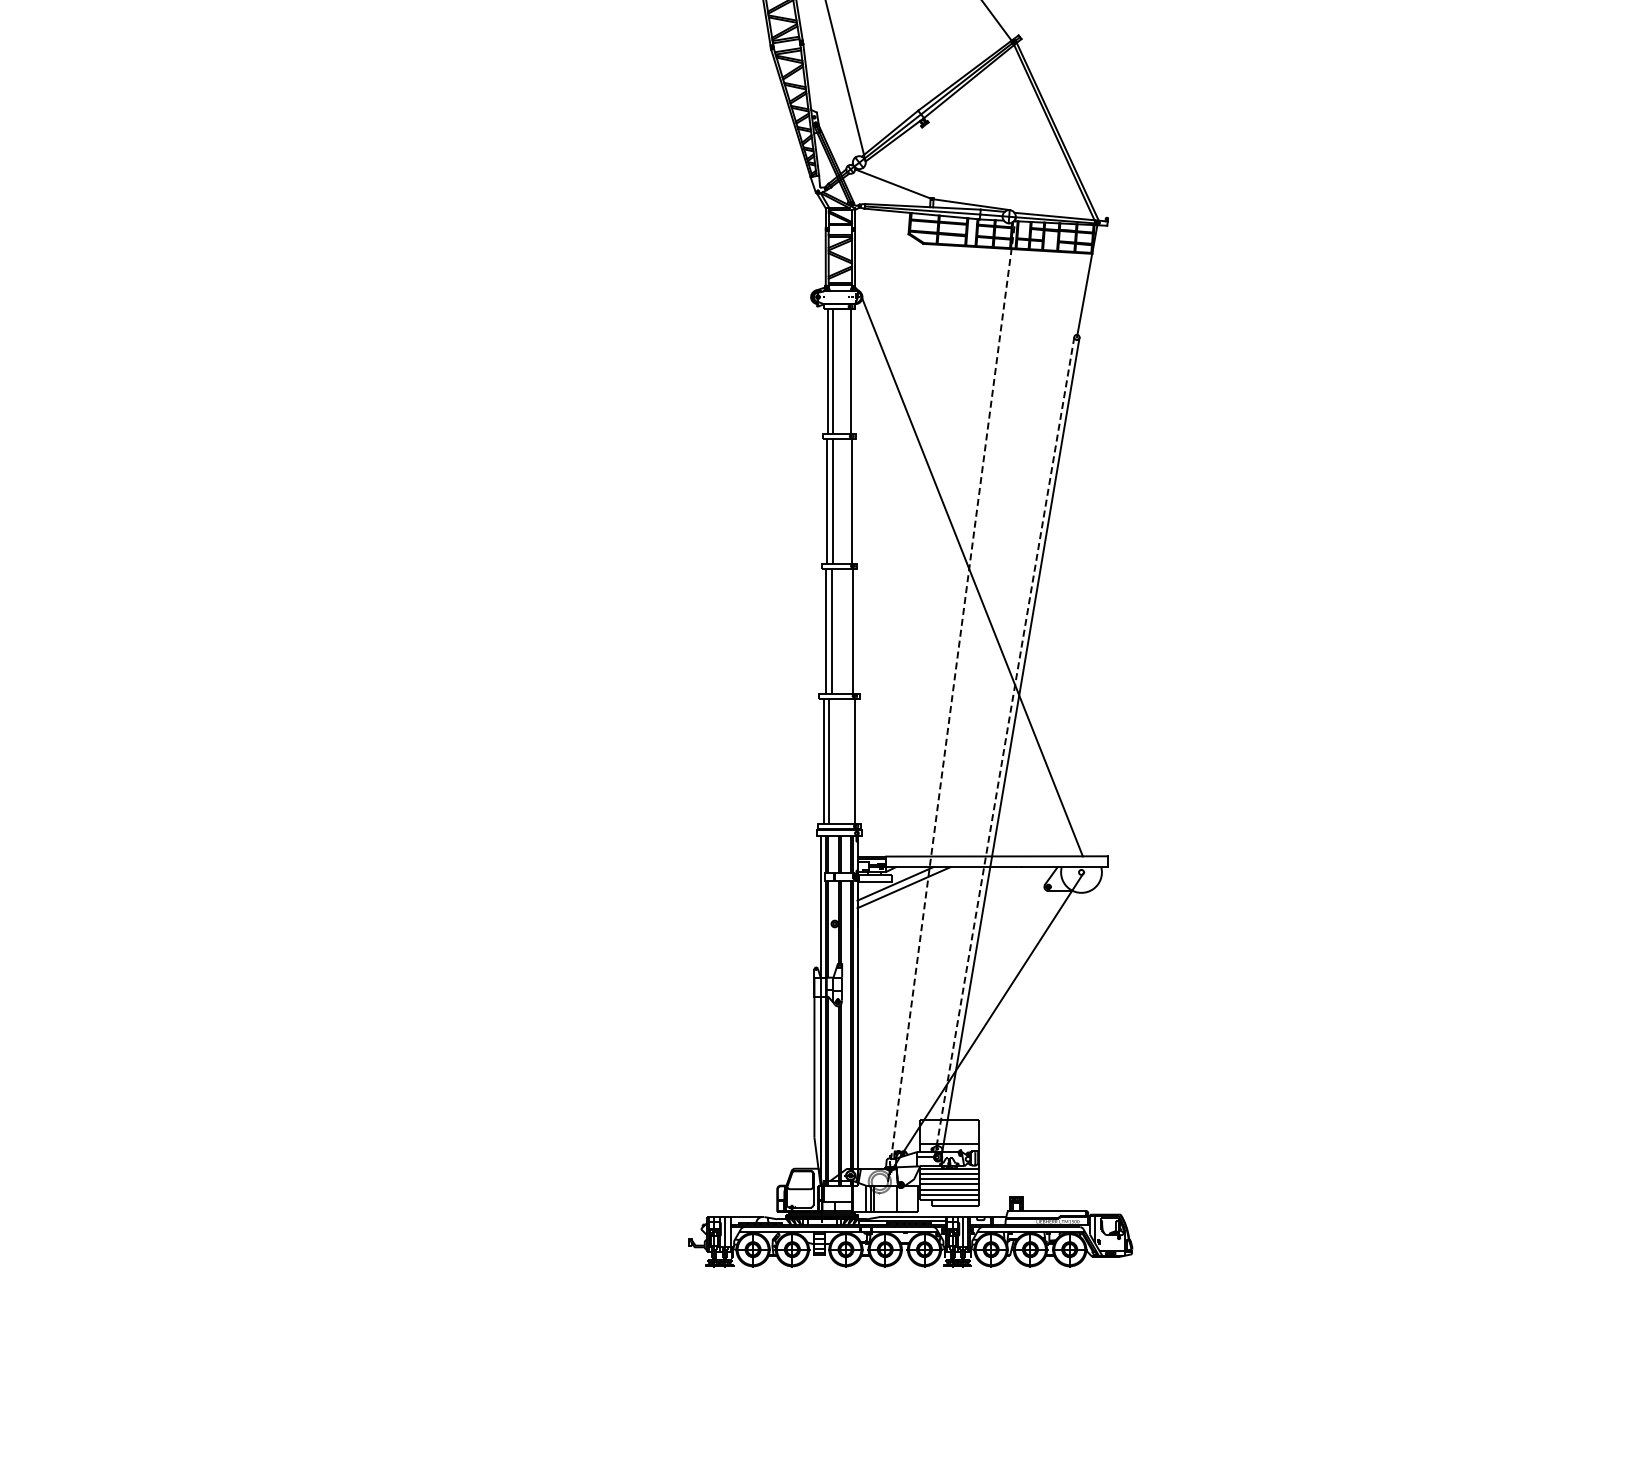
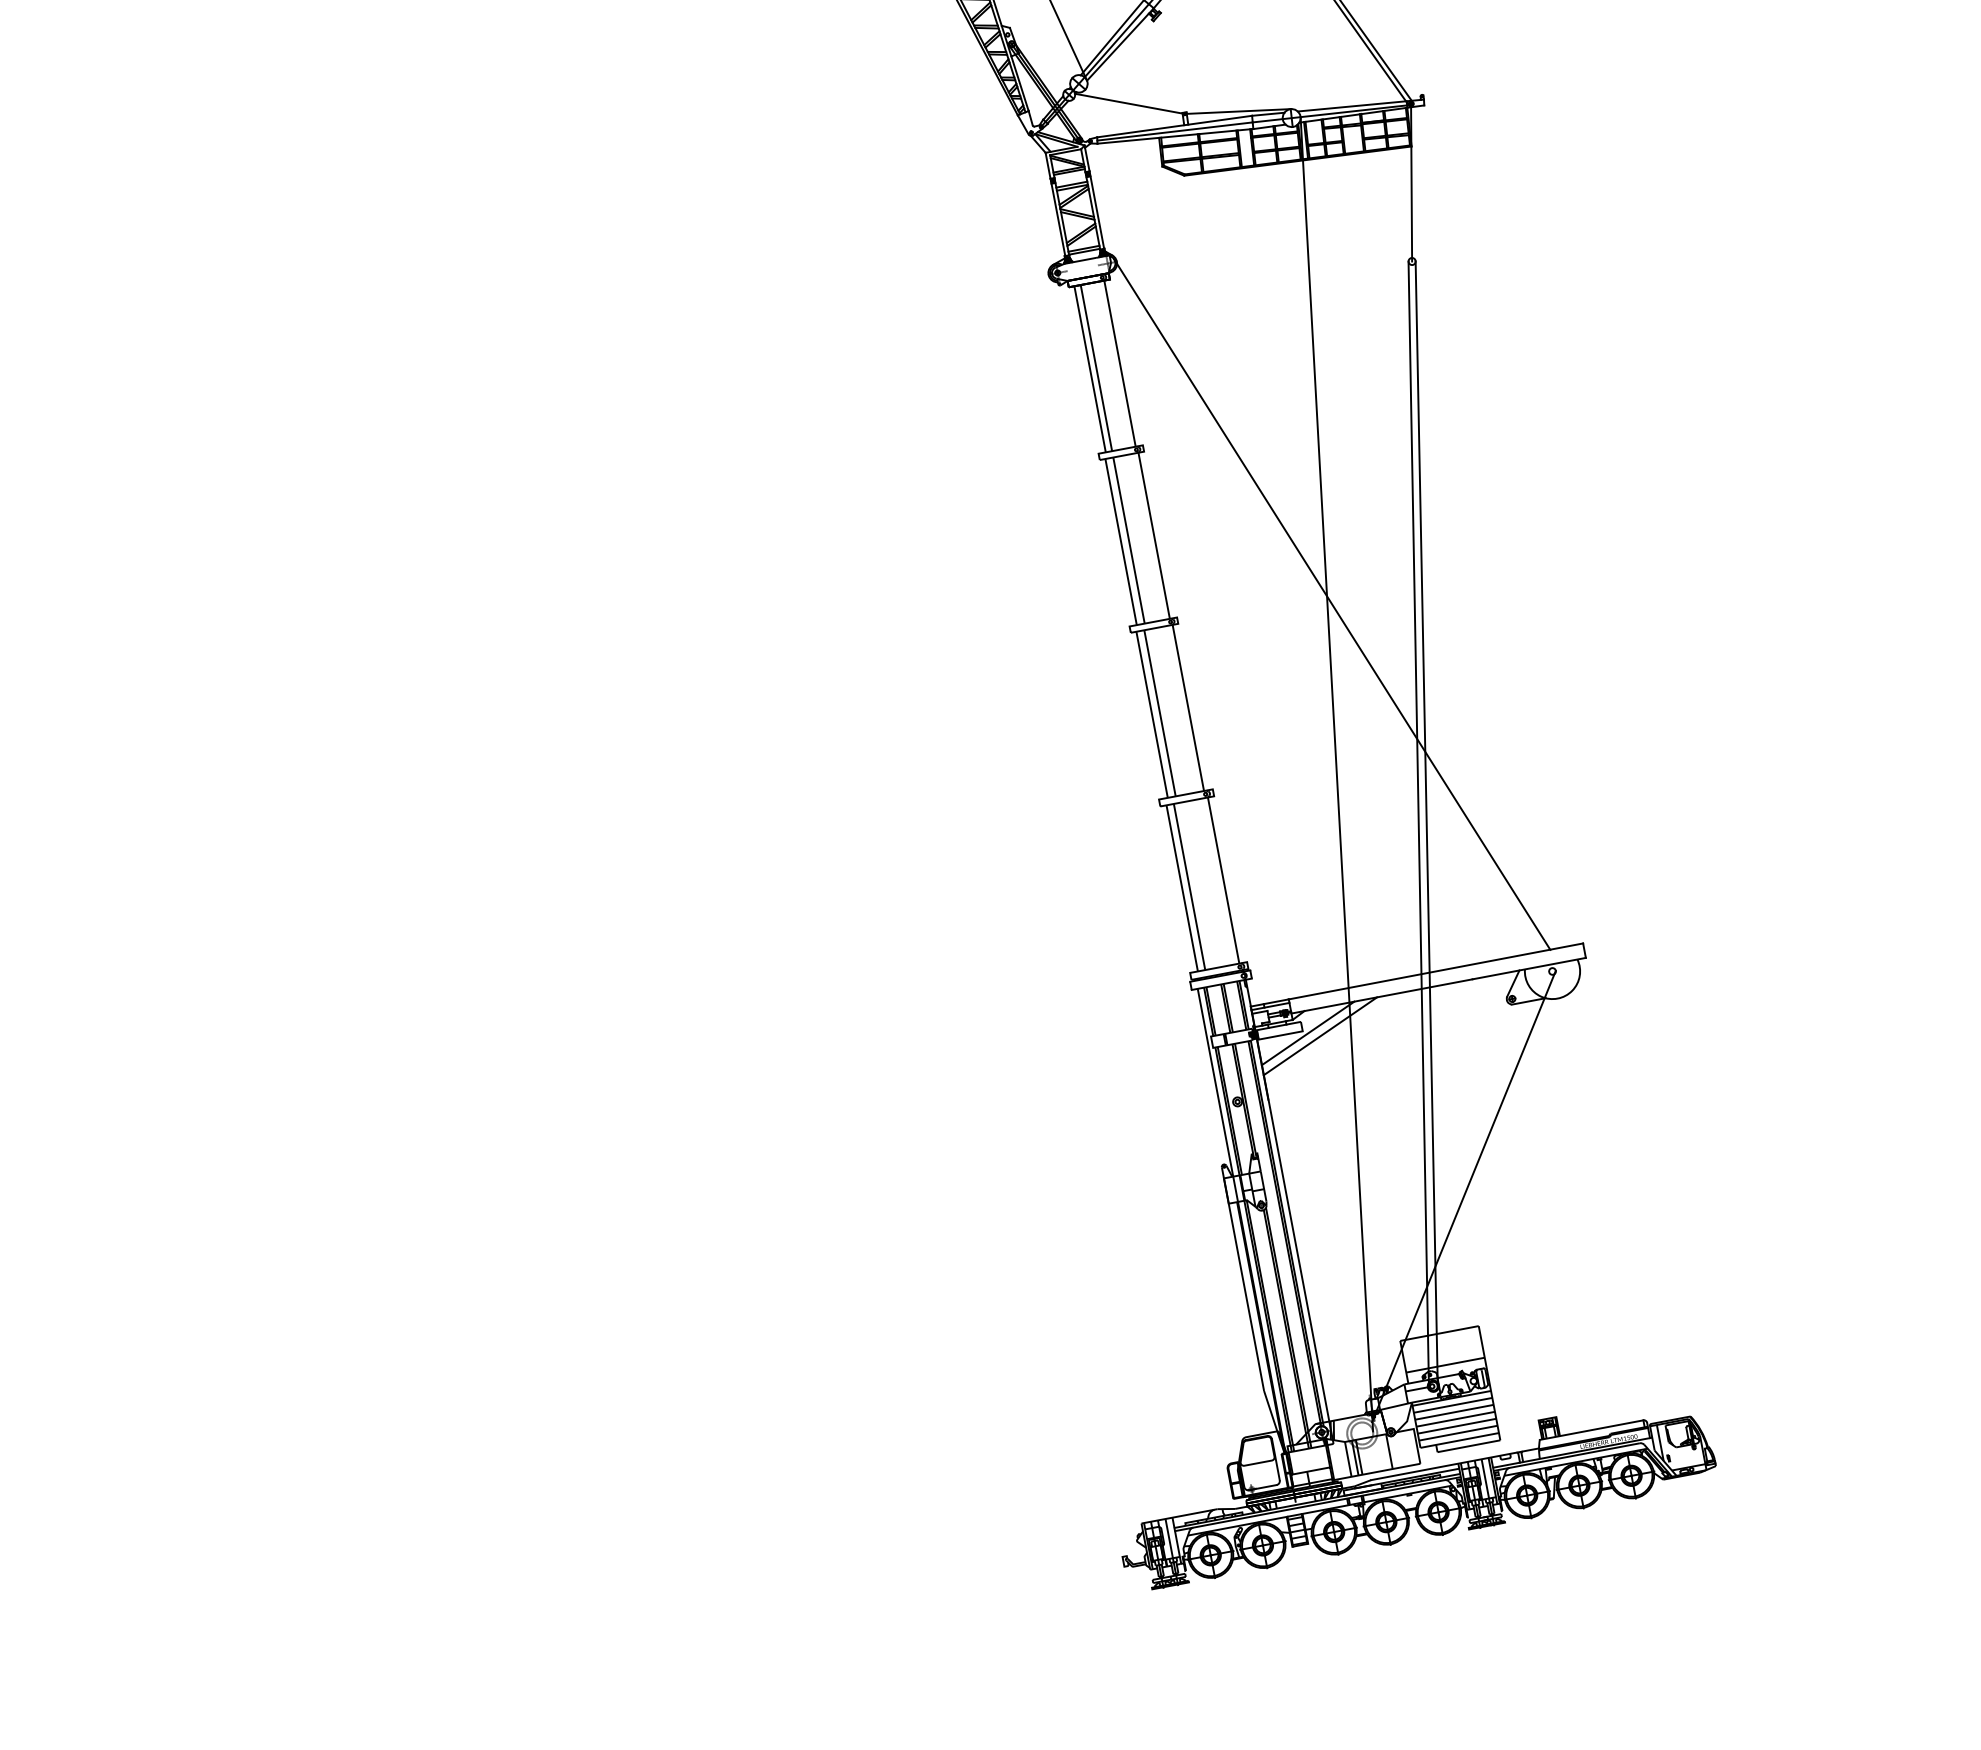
line: (951, 699) -> (1336, 774), dashed -> solid
line: (1004, 746) -> (1418, 823), dashed -> solid

